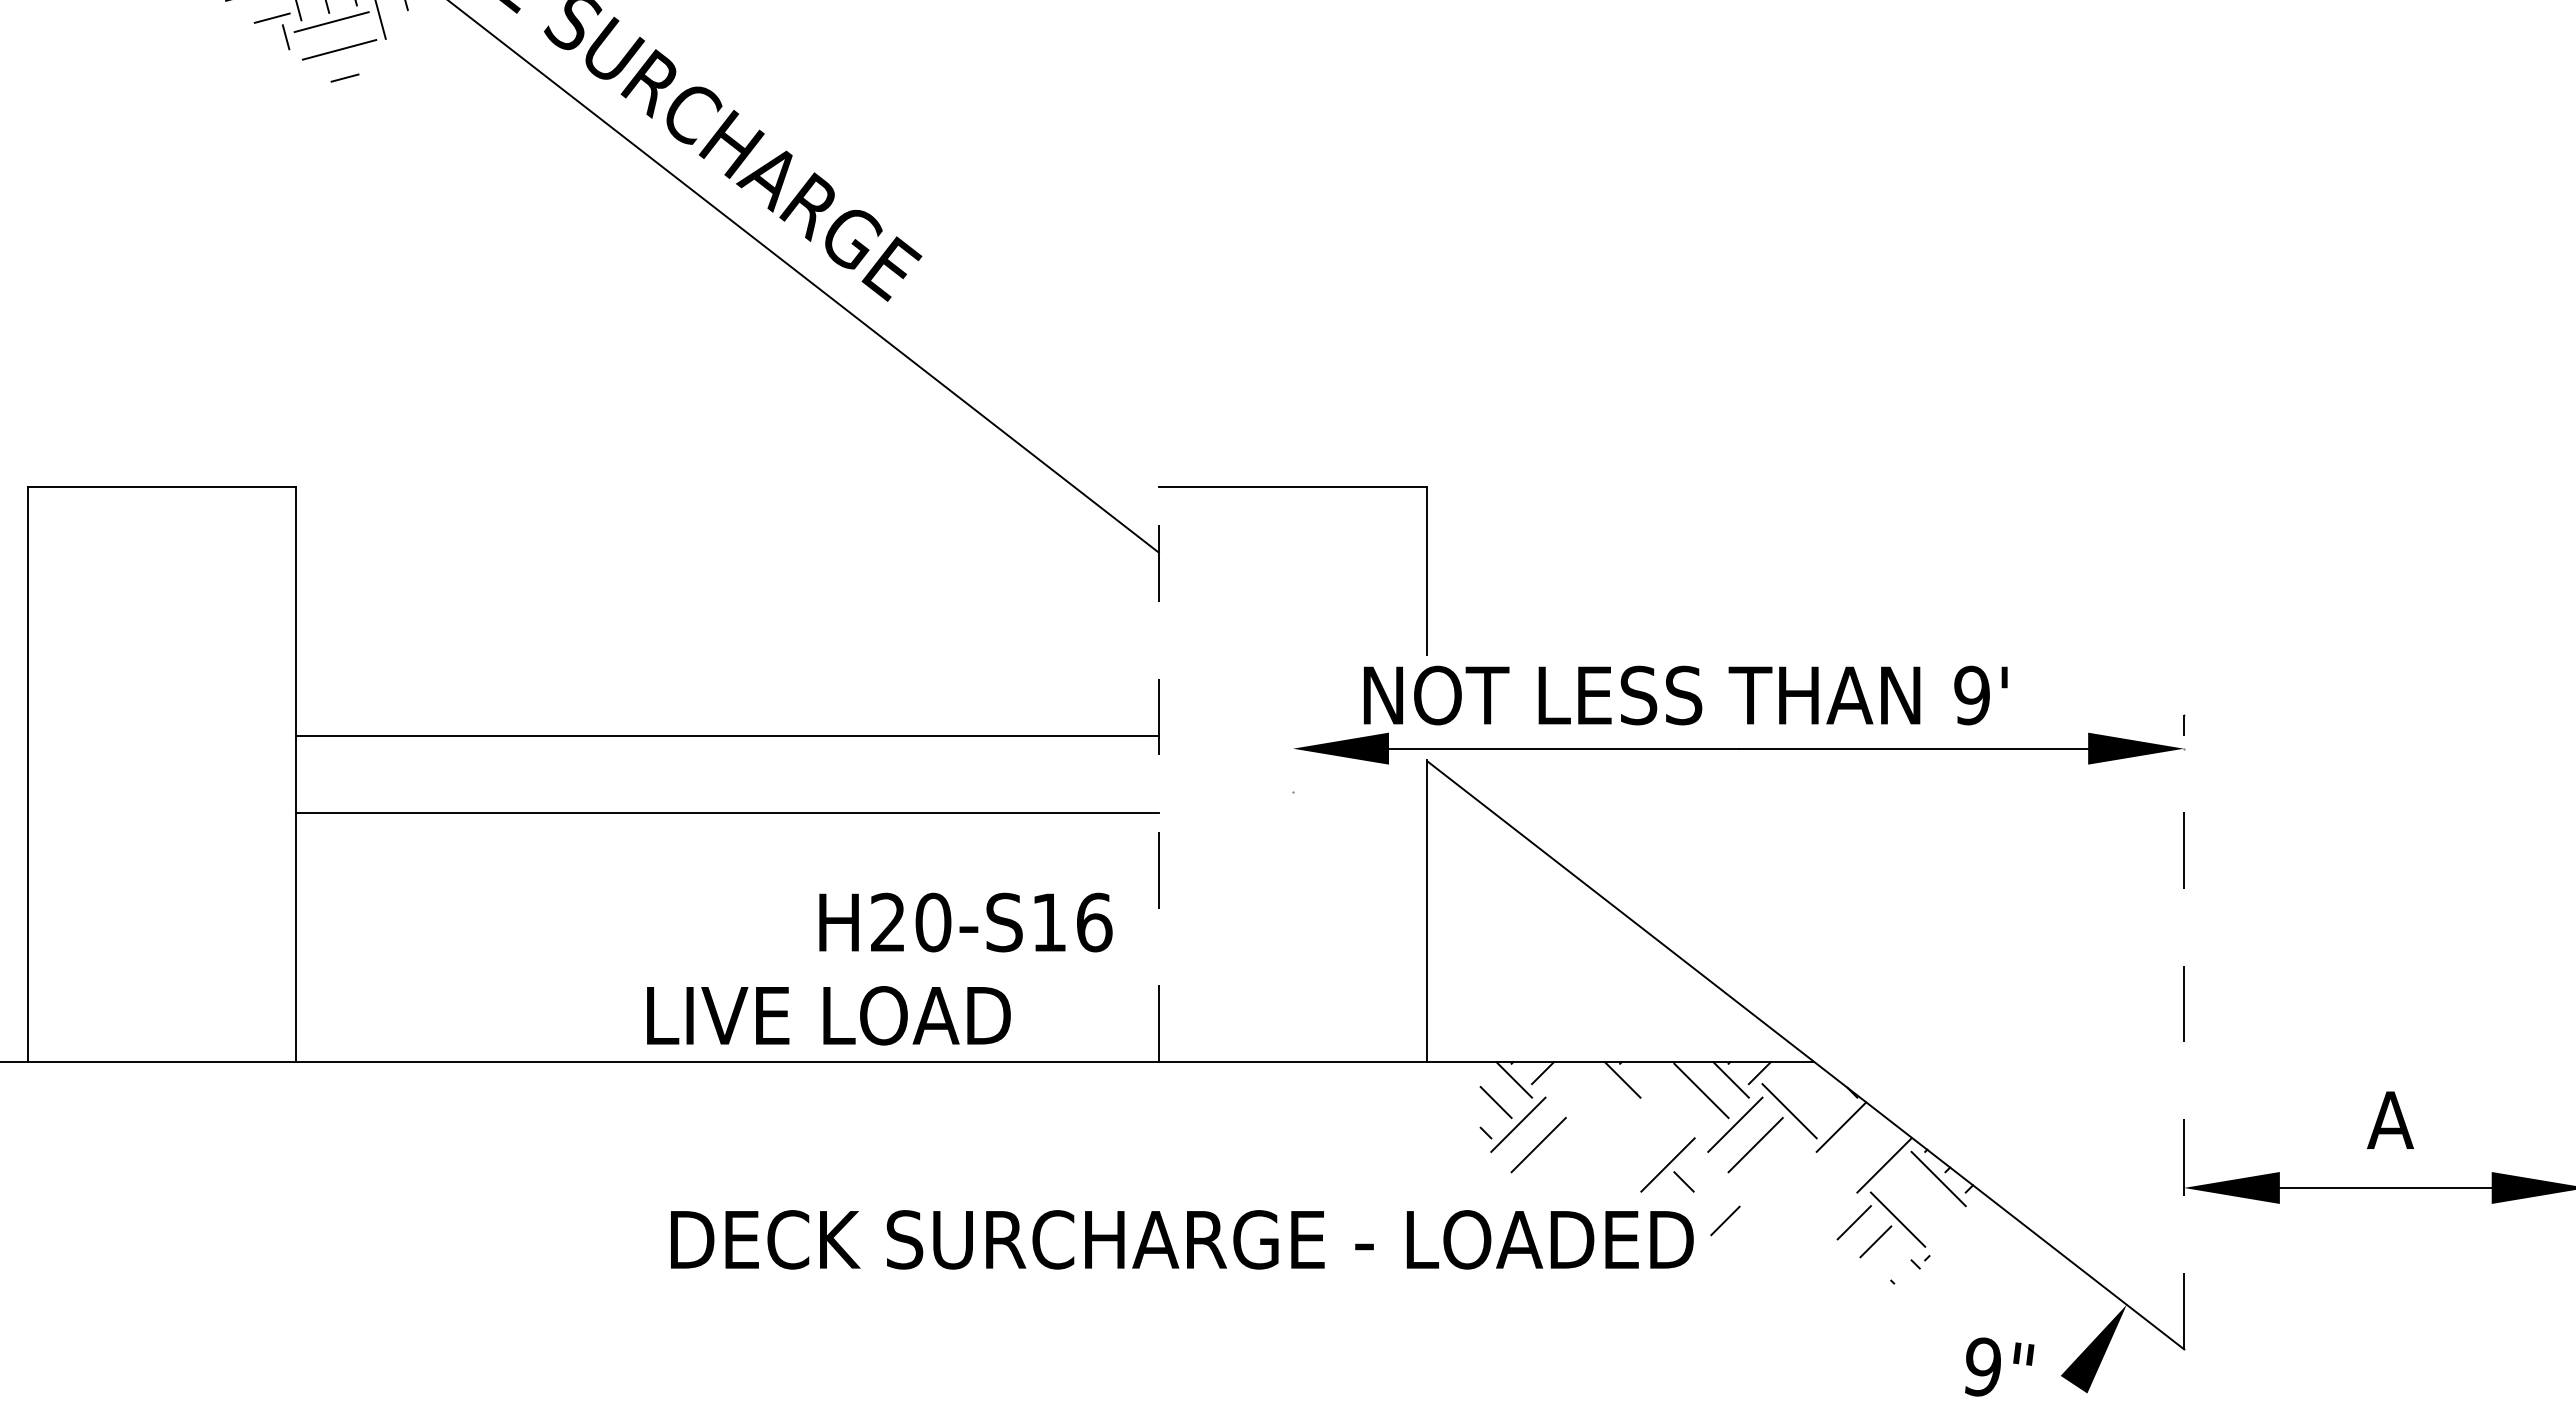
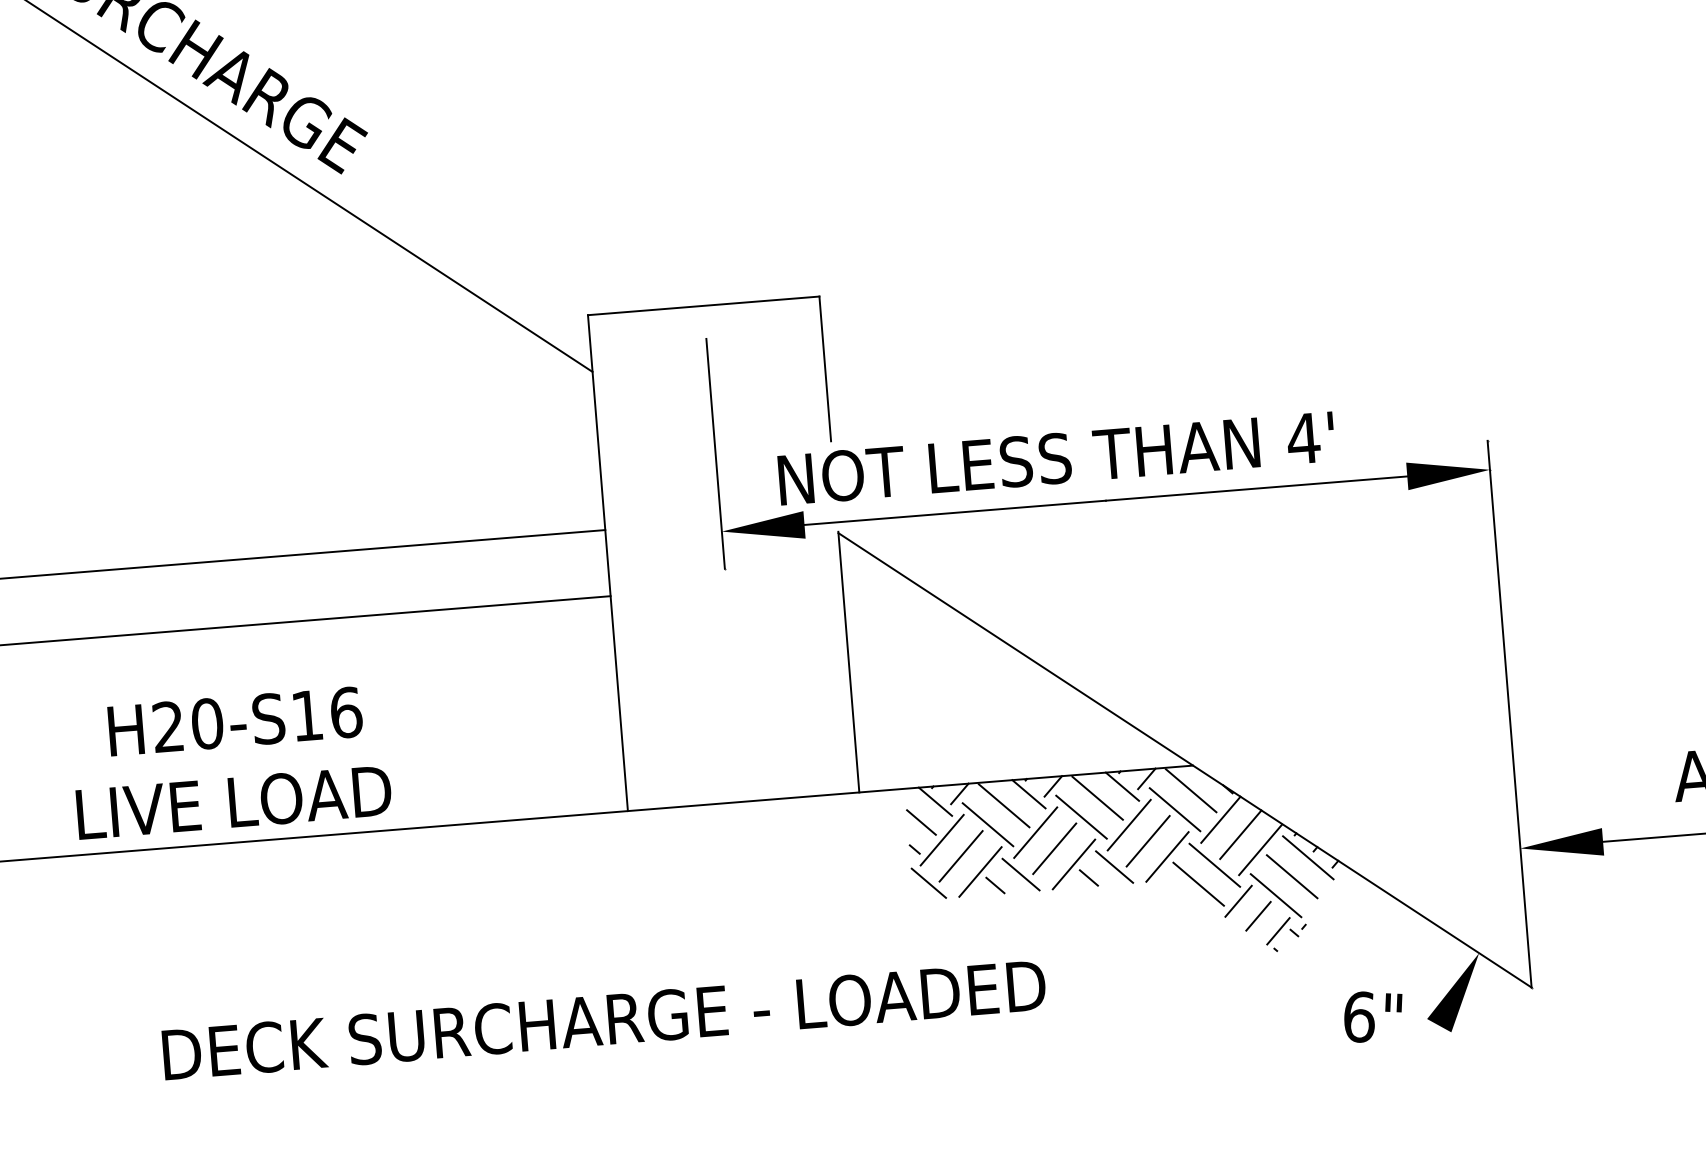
line: (1293, 658) -> (715, 453), added
text: (1971, 695) -> (1303, 438), 9' -> 4'
line: (1158, 774) -> (607, 563), dashed -> solid
text: (965, 922) -> (235, 721), moved
text: (828, 1015) -> (233, 802), moved
line: (2184, 1031) -> (1509, 713), dashed -> solid
line: (1651, 1073) -> (1053, 786), added
line: (1592, 1090) -> (1003, 805), added
line: (1809, 1090) -> (1190, 790), added
line: (1572, 1111) -> (987, 824), added
line: (1680, 1111) -> (1081, 817), added
line: (1626, 1124) -> (1035, 832), added
line: (1647, 1145) -> (1054, 849), added
line: (1863, 1146) -> (1241, 834), added
line: (1559, 1164) -> (980, 871), added
line: (1776, 1164) -> (1167, 856), added
line: (1605, 1171) -> (1020, 874), added
line: (1714, 1171) -> (1114, 866), added
line: (1498, 1172) -> (928, 882), added
line: (1830, 1178) -> (1214, 864), added
line: (1575, 1181) -> (995, 885), added
line: (1809, 1199) -> (1198, 884), added
line: (1918, 1199) -> (1292, 876), added
line: (1725, 1220) -> (1278, 930), moved
text: (1182, 1239) -> (604, 1019), moved
text: (1982, 1367) -> (1359, 1017), 9" -> 6"

